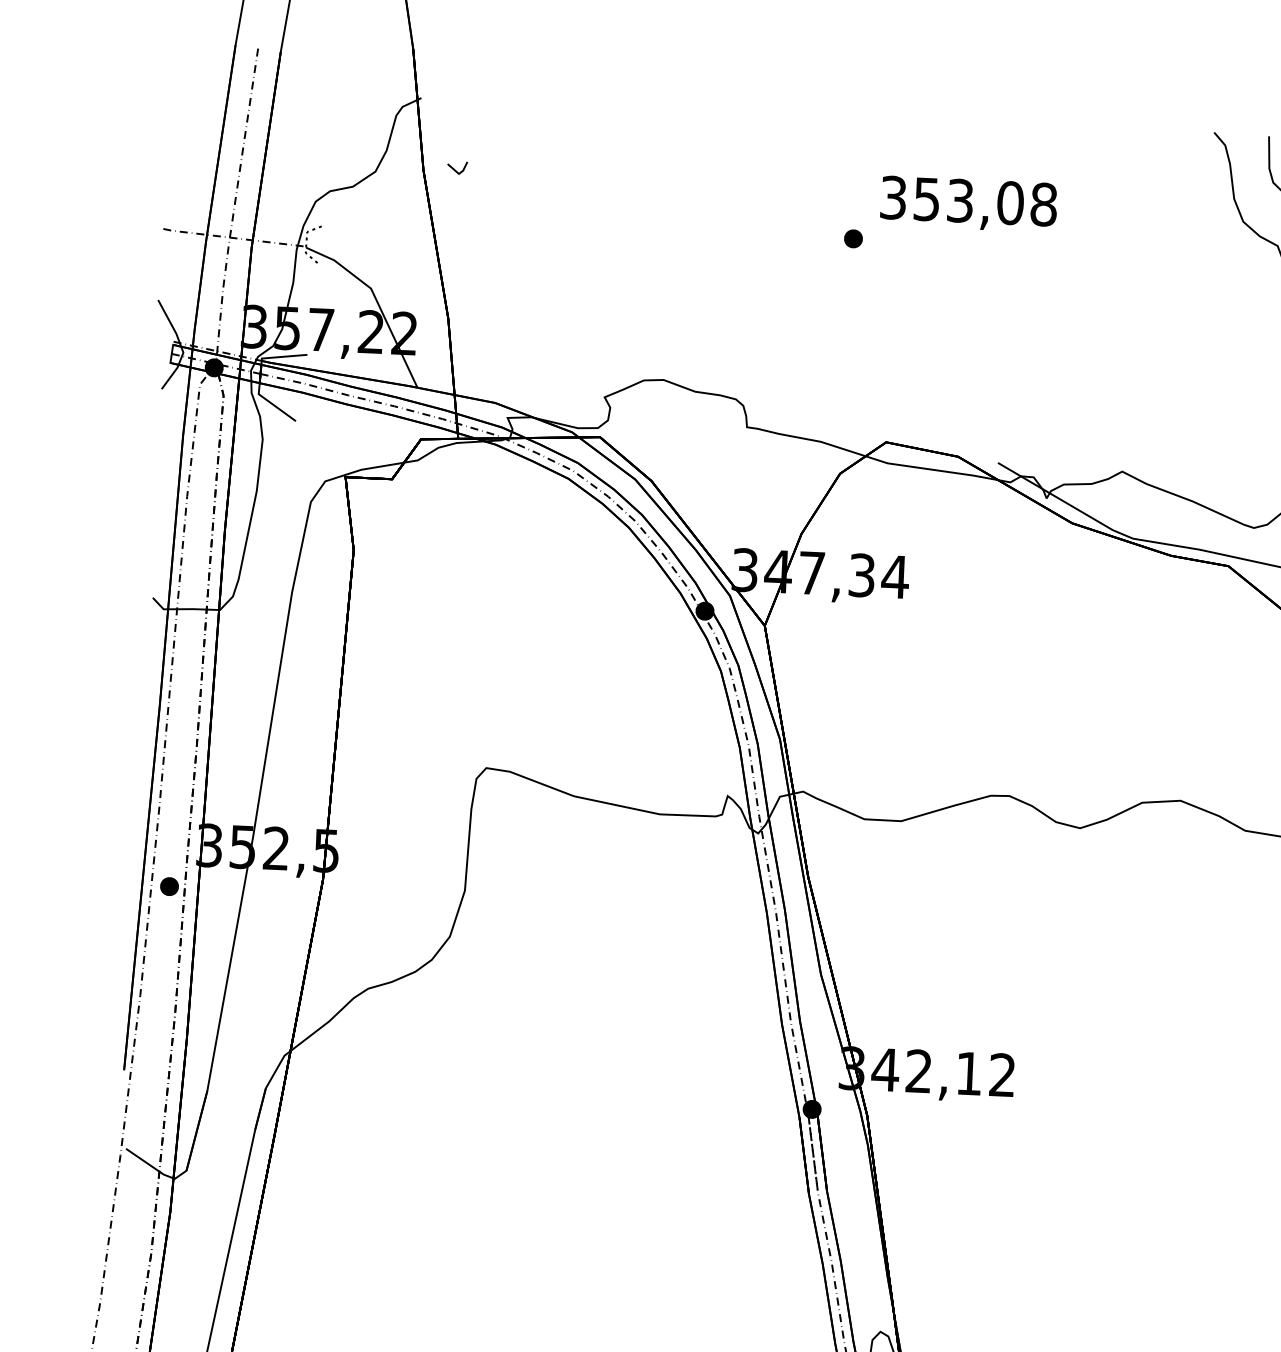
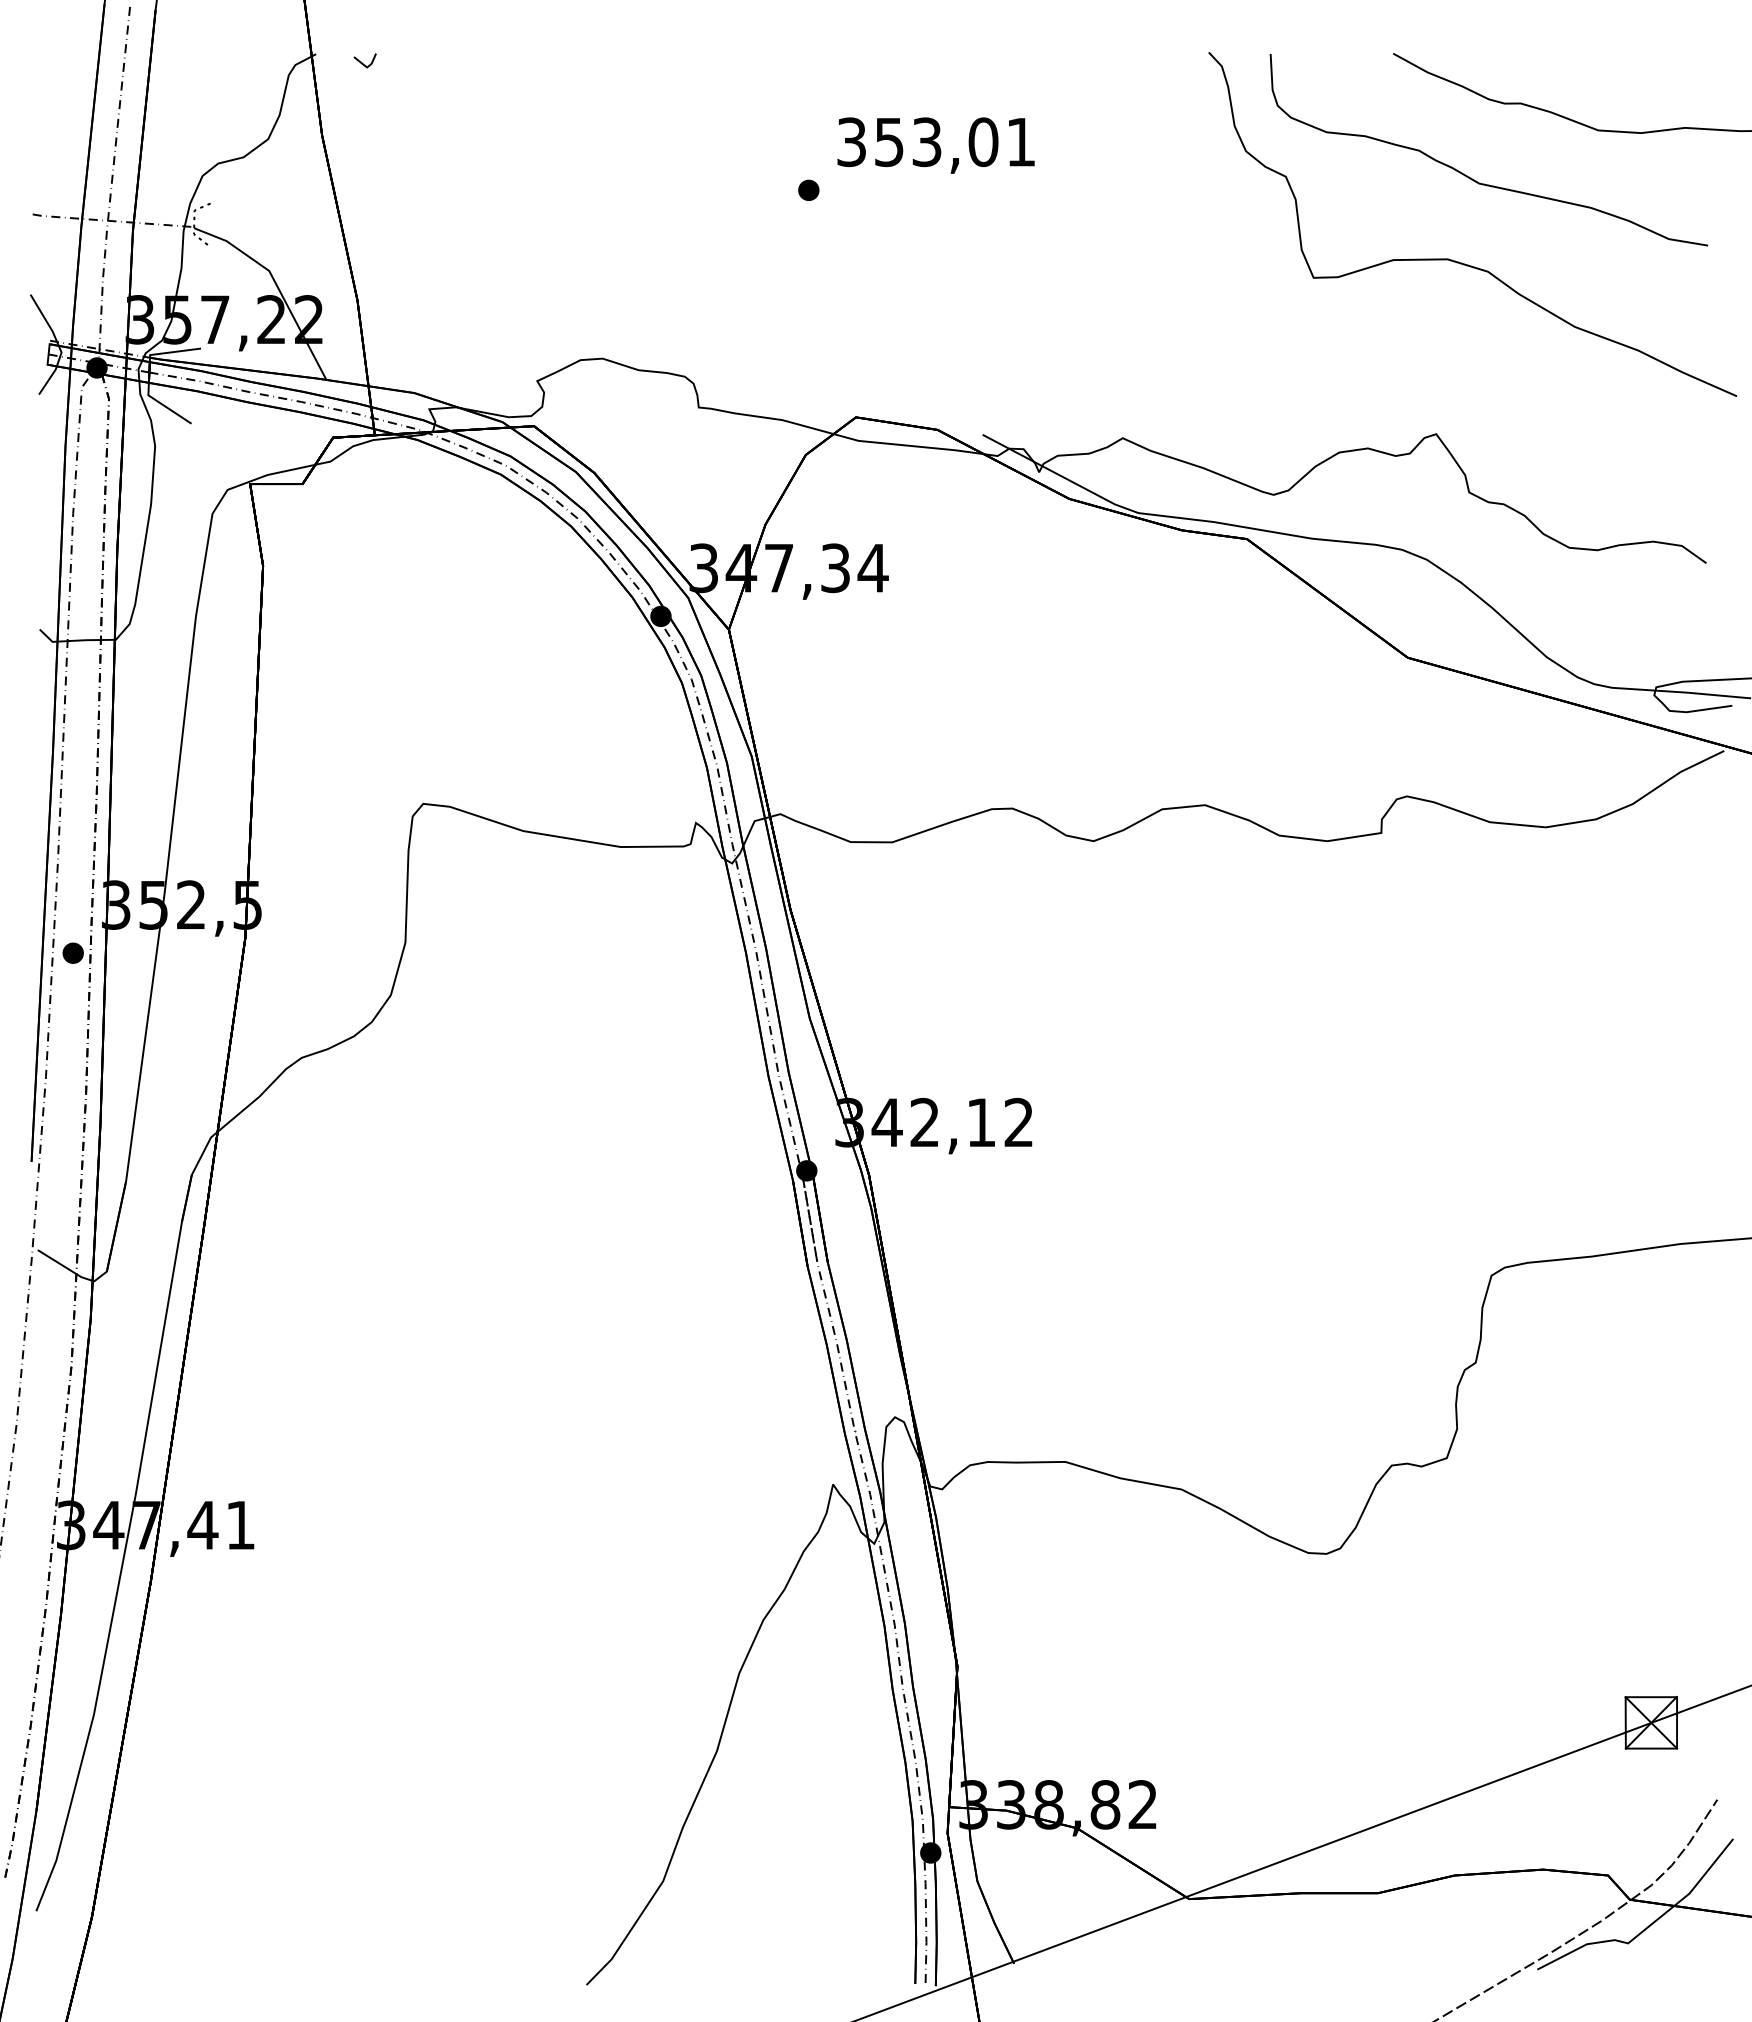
line: (455, 169) -> (362, 62), moved
text: (1043, 204) -> (1020, 142), 353,08 -> 353,01

